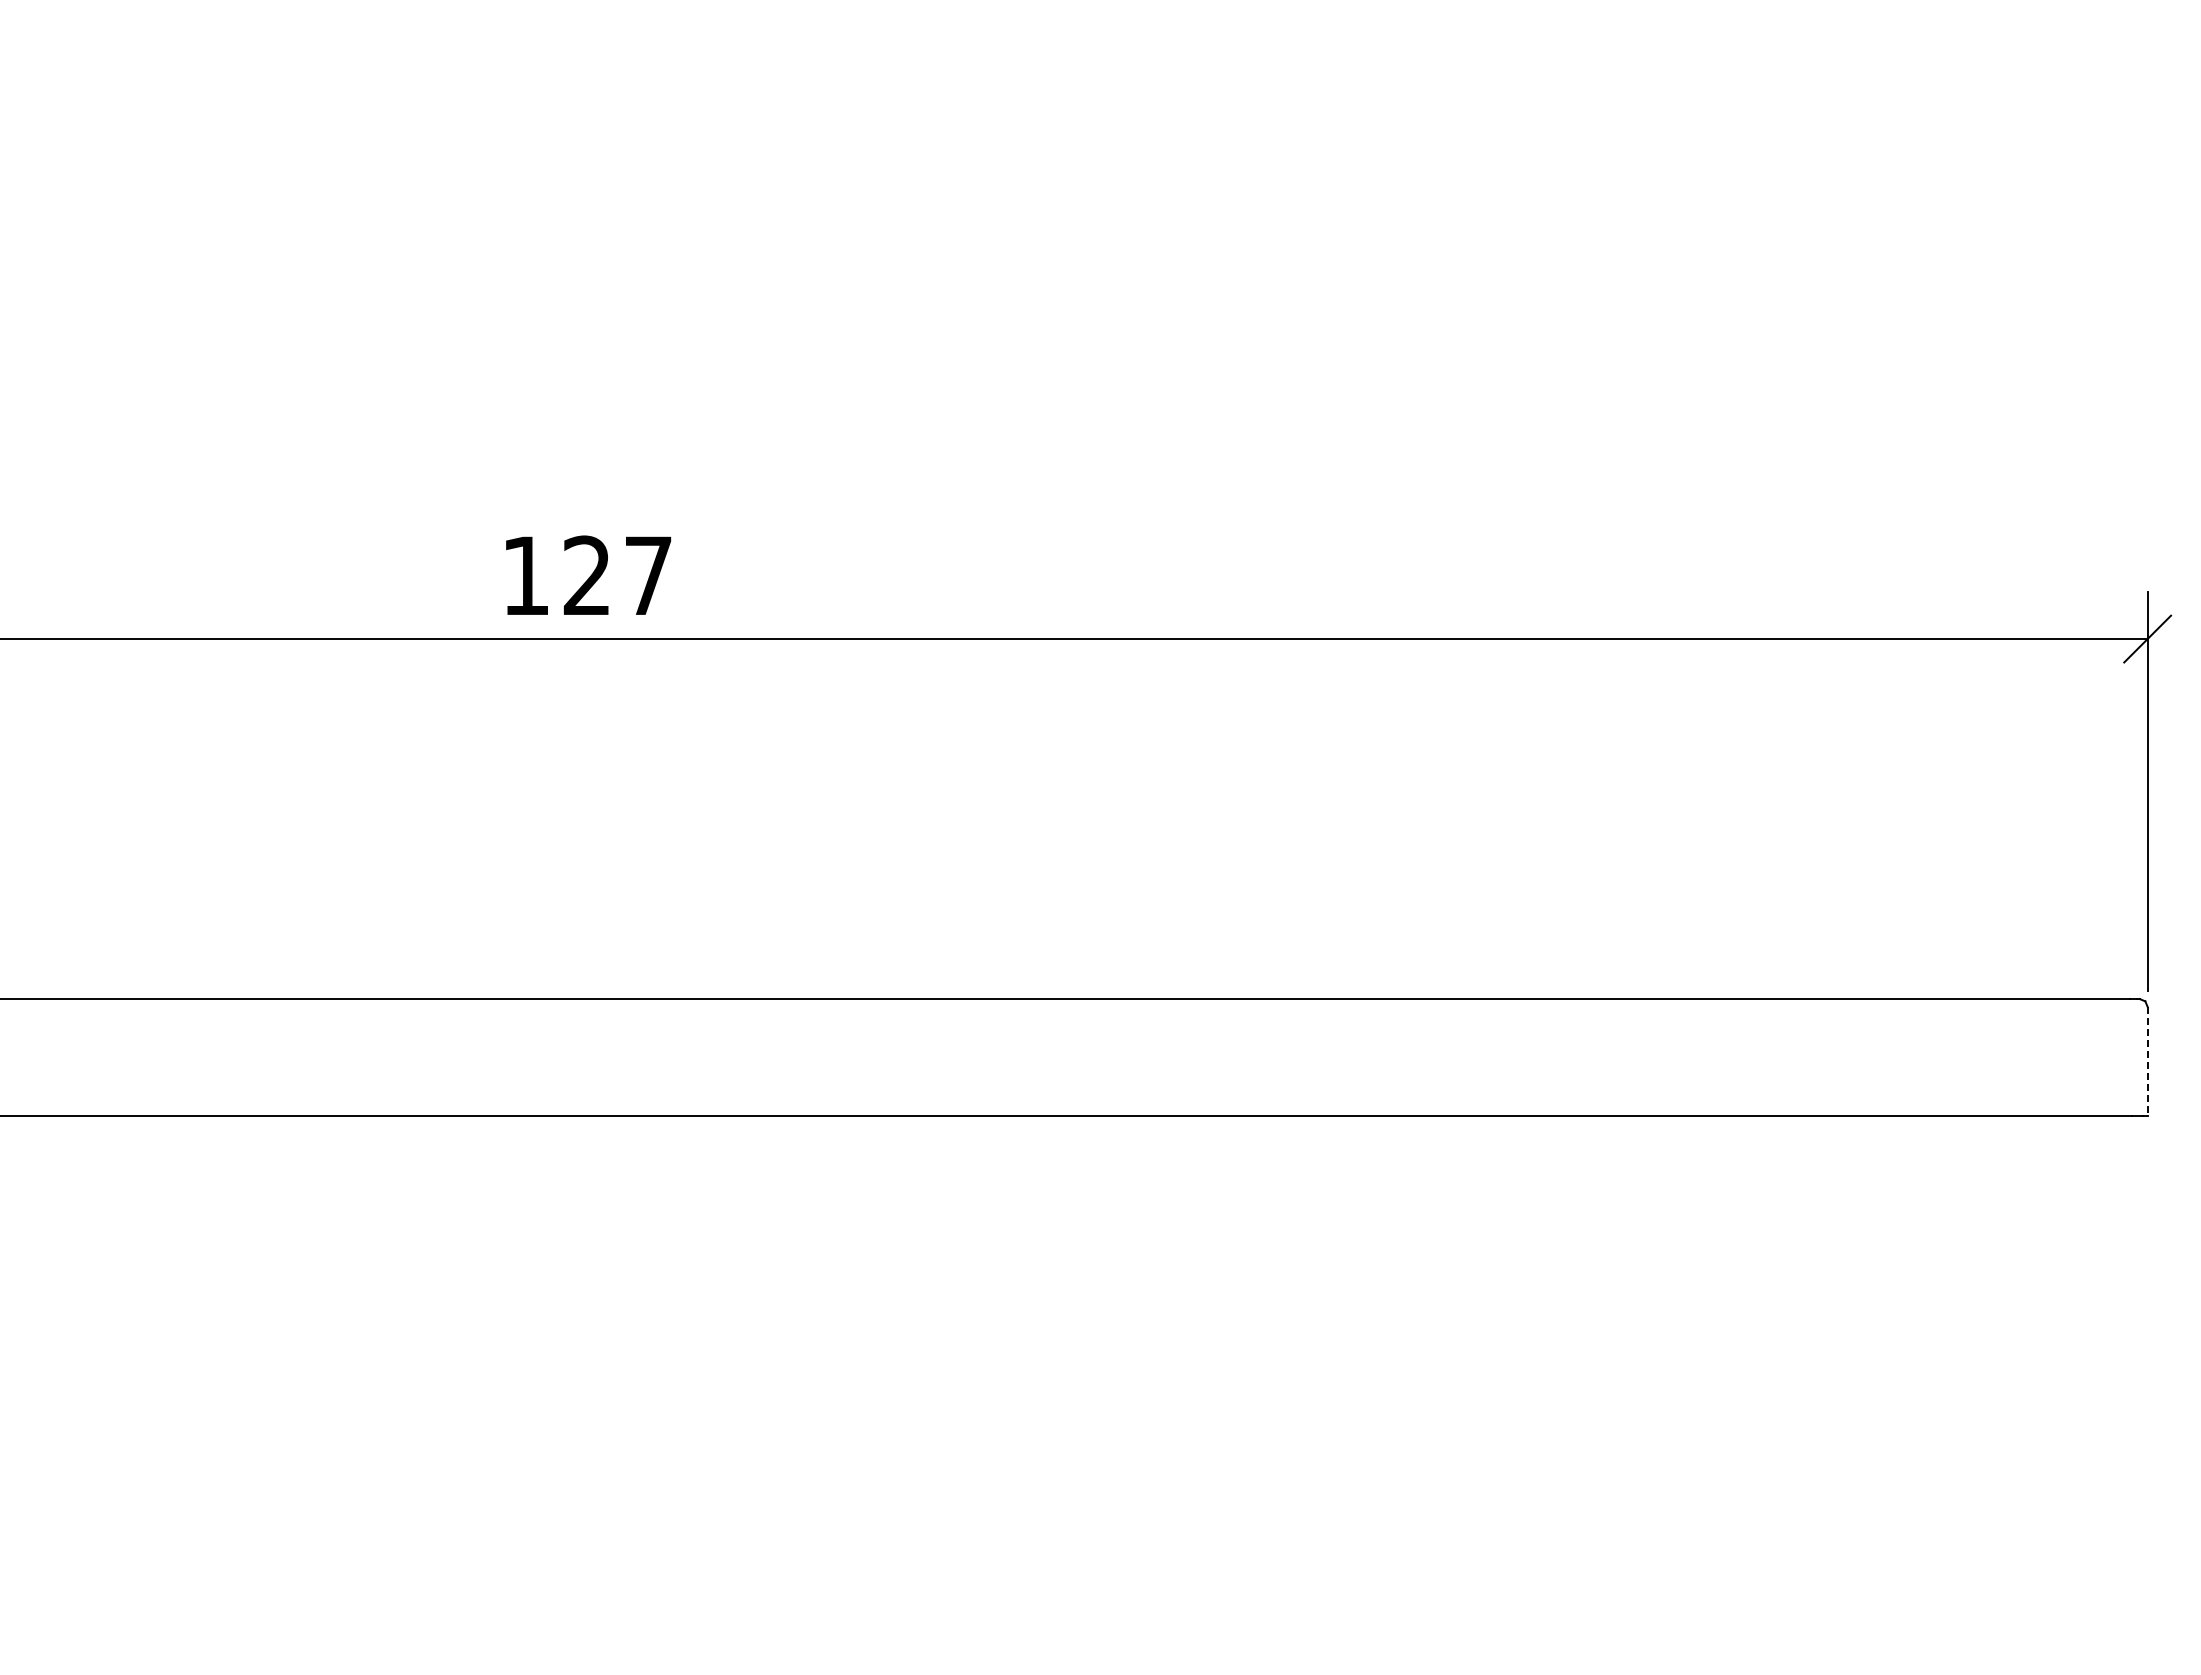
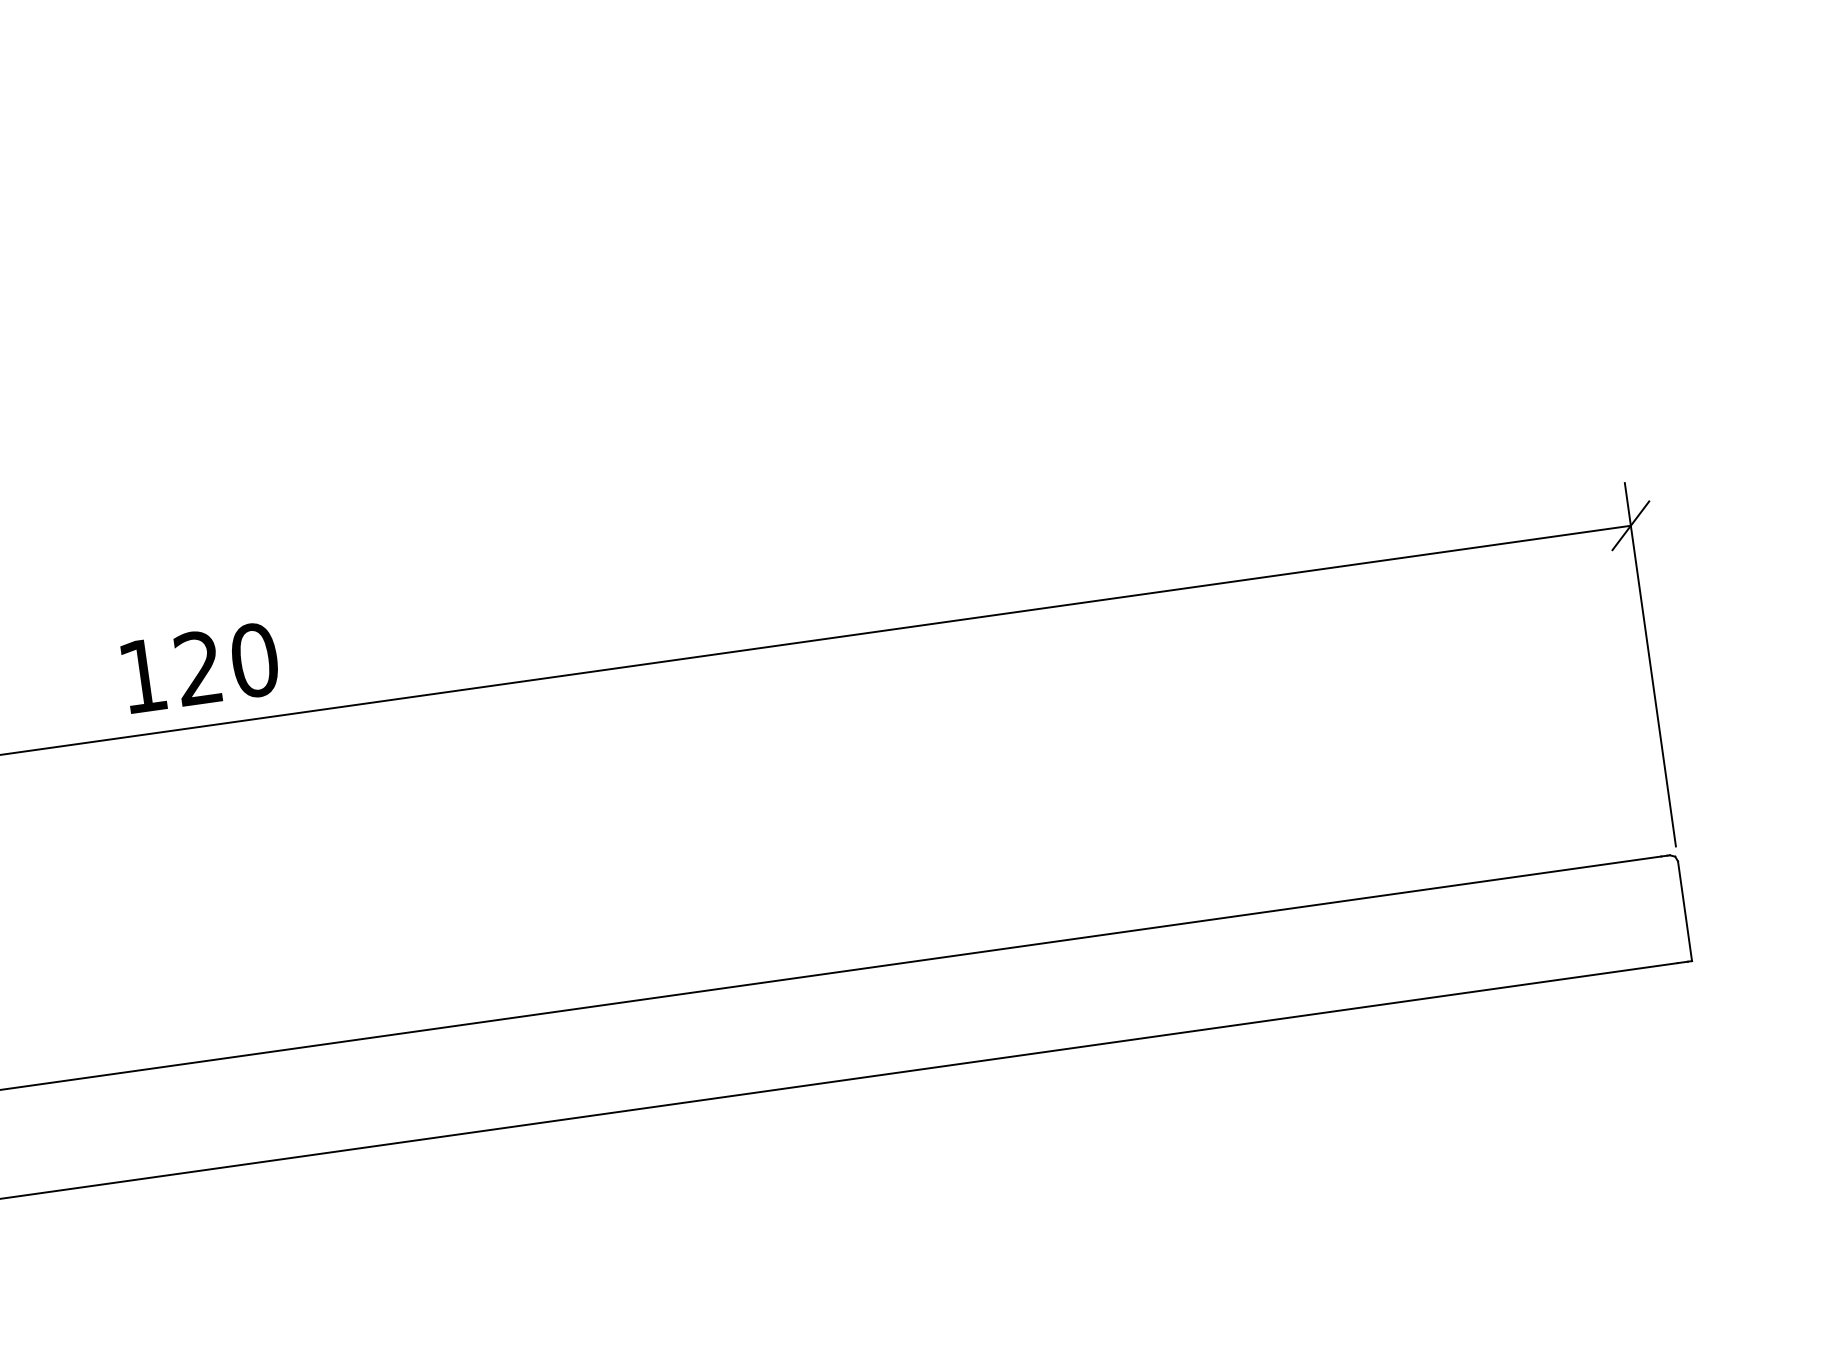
text: (648, 575) -> (254, 660), 127 -> 120
line: (2147, 1061) -> (1684, 911), dashed -> solid

